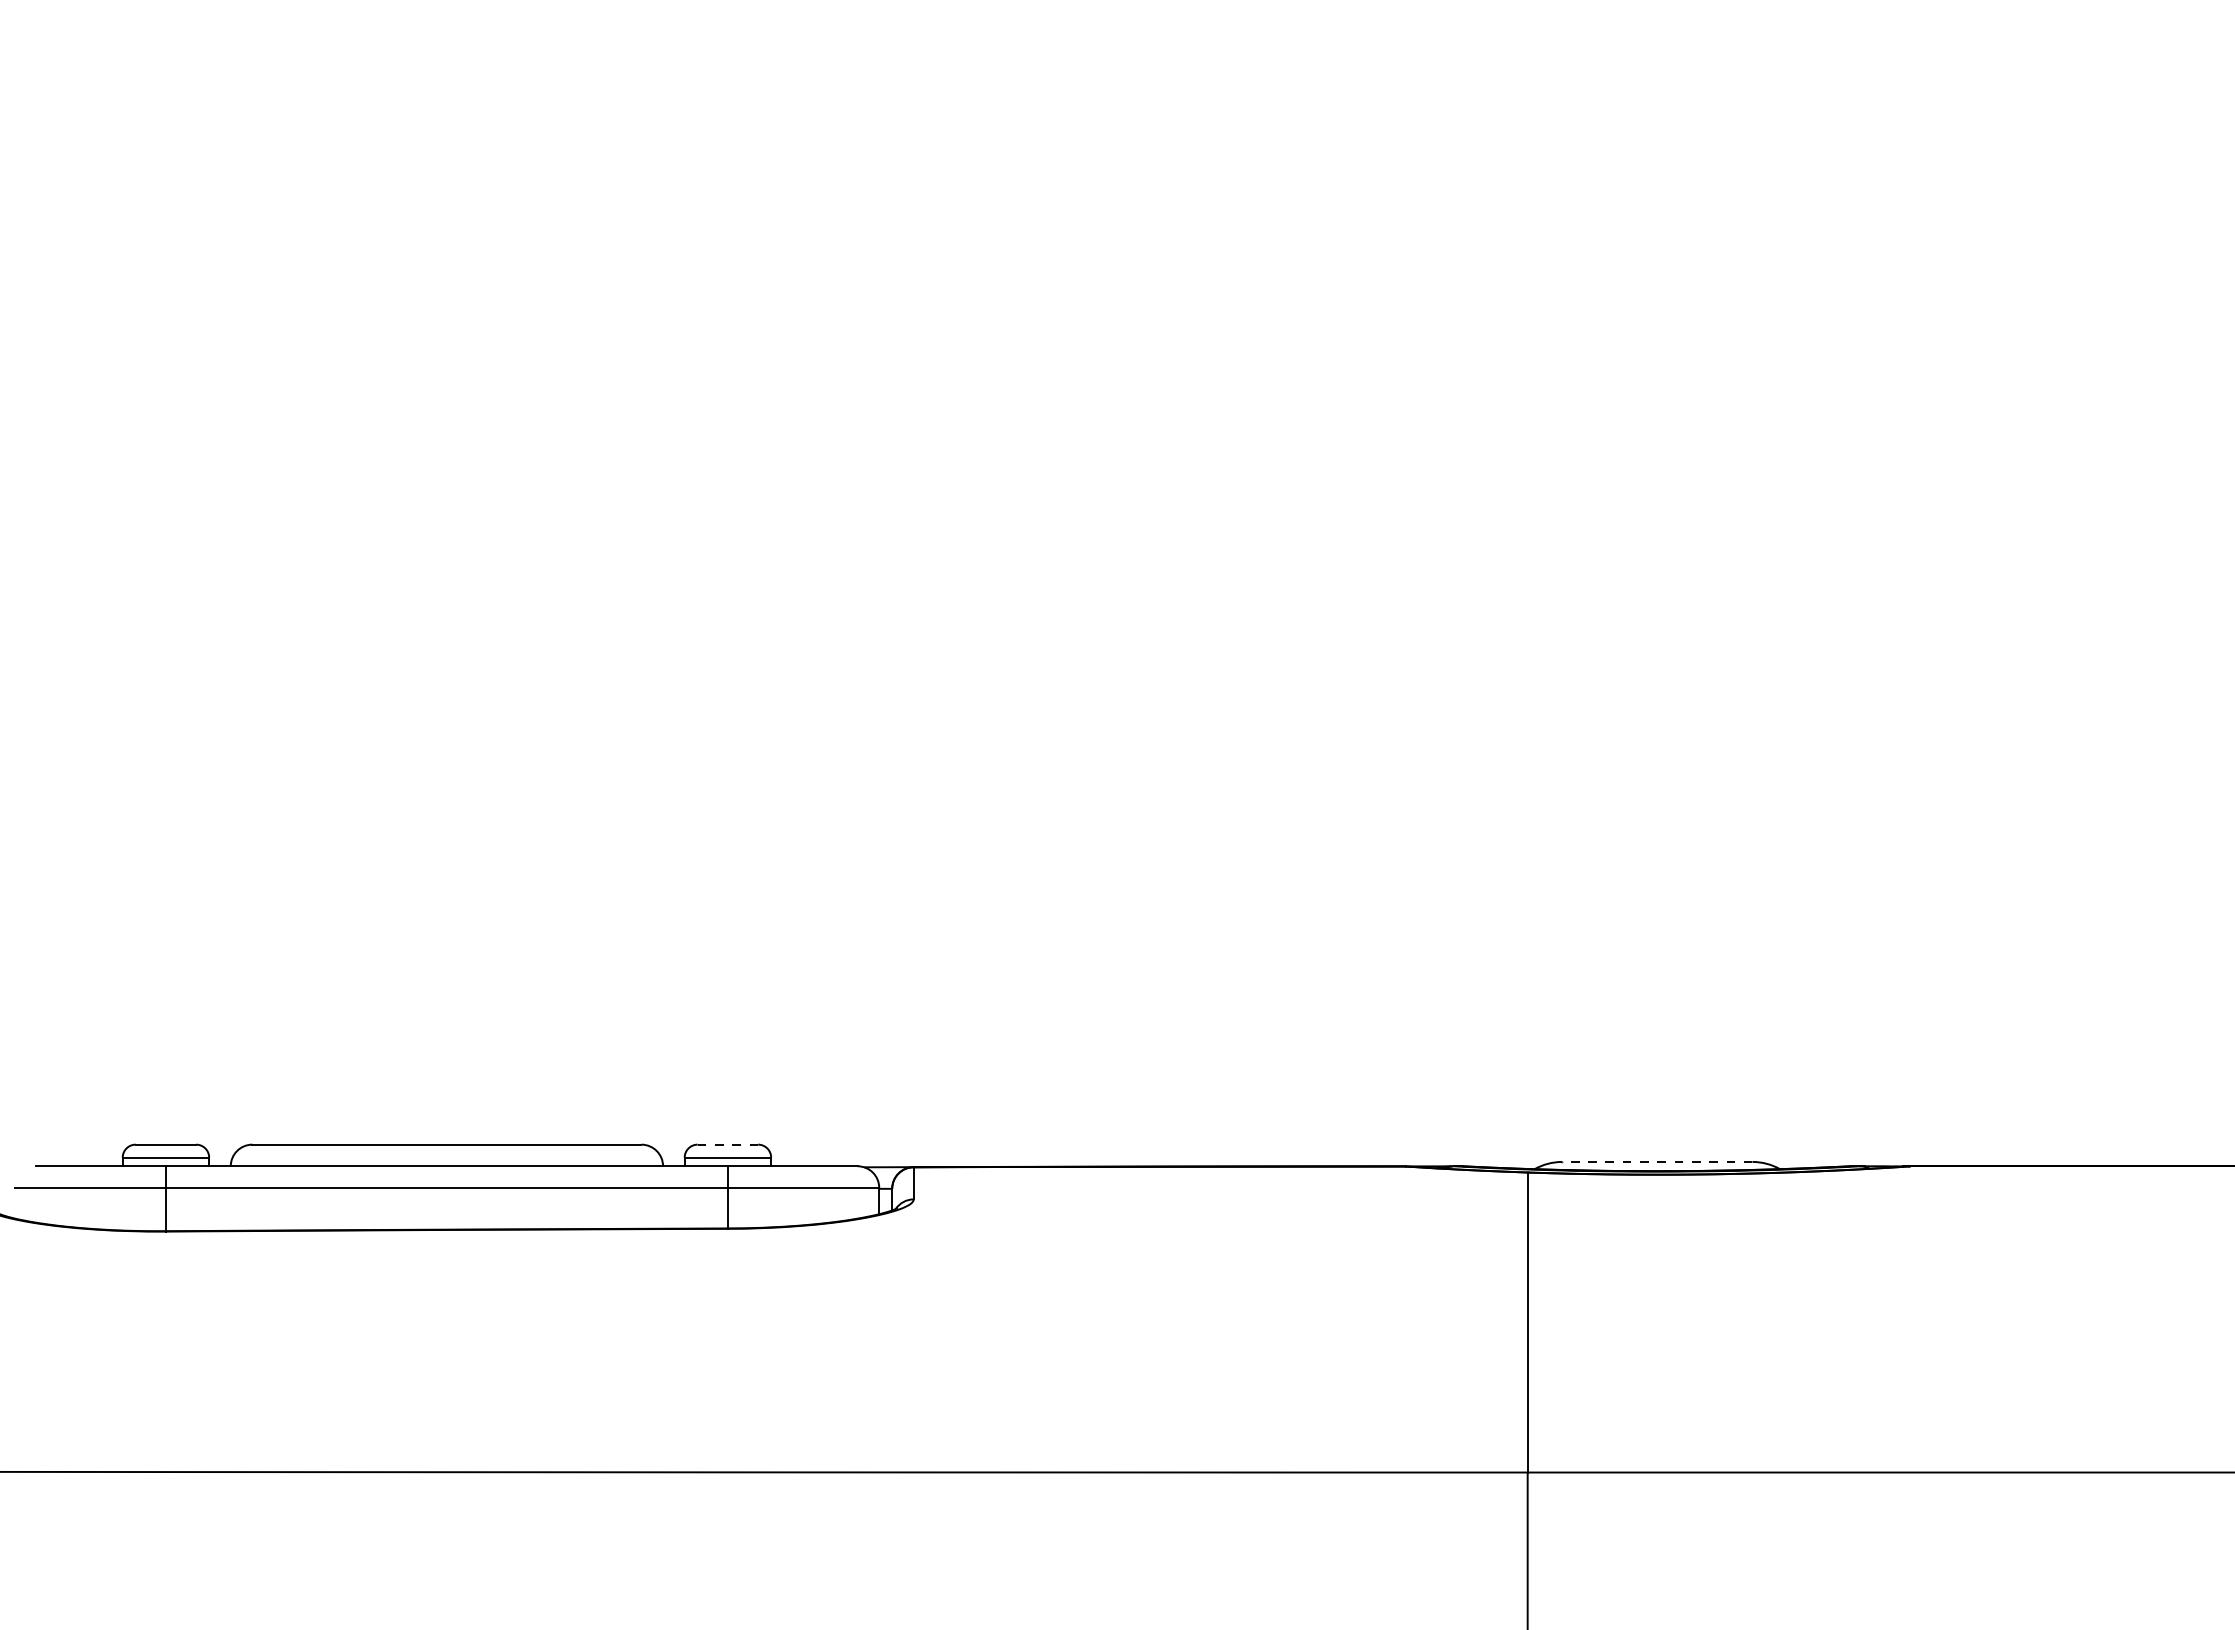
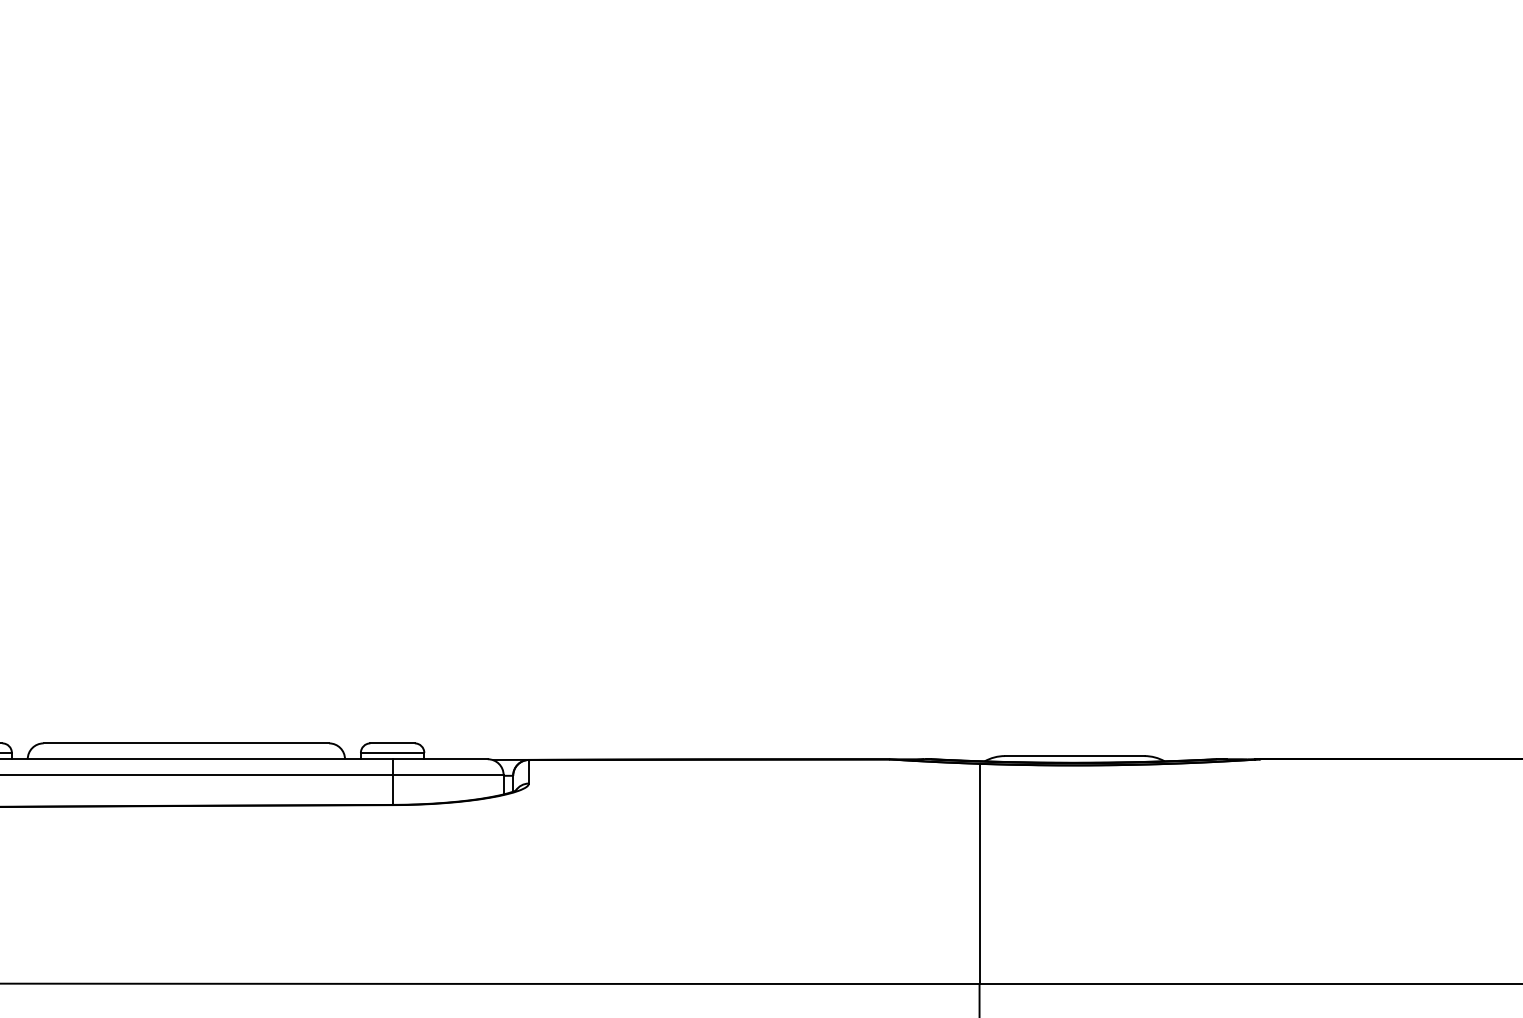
line: (727, 1144) -> (392, 743), dashed -> solid
line: (1656, 1161) -> (1074, 755), dashed -> solid

